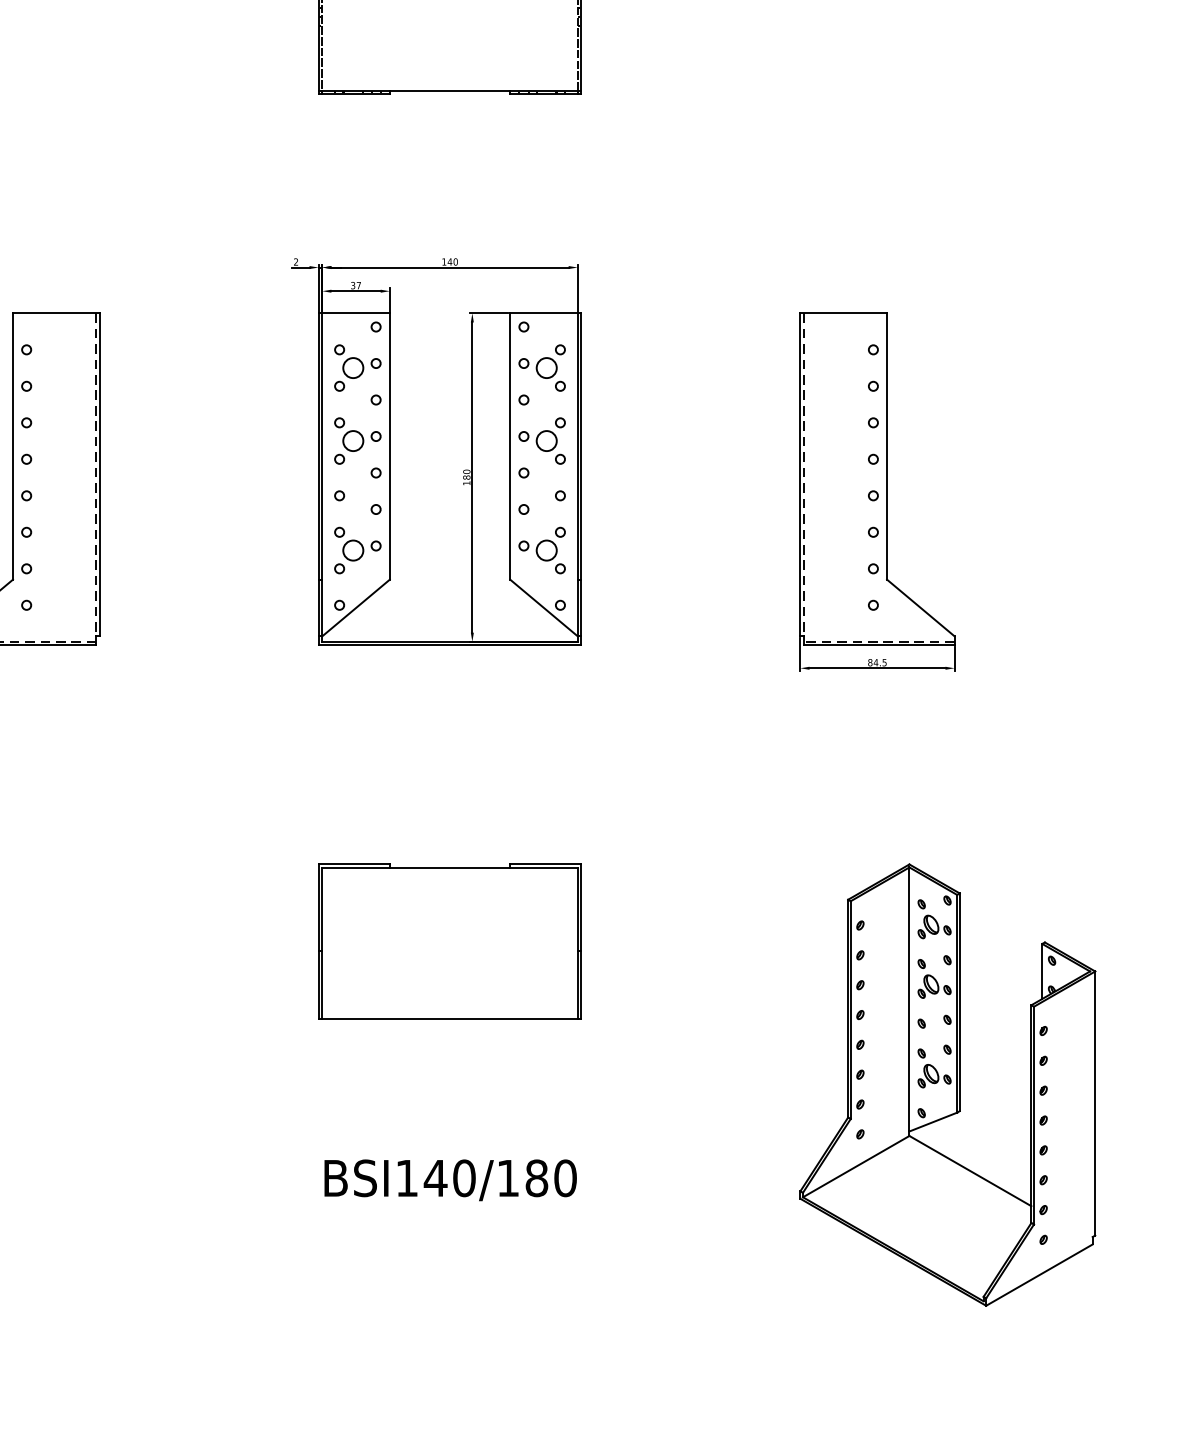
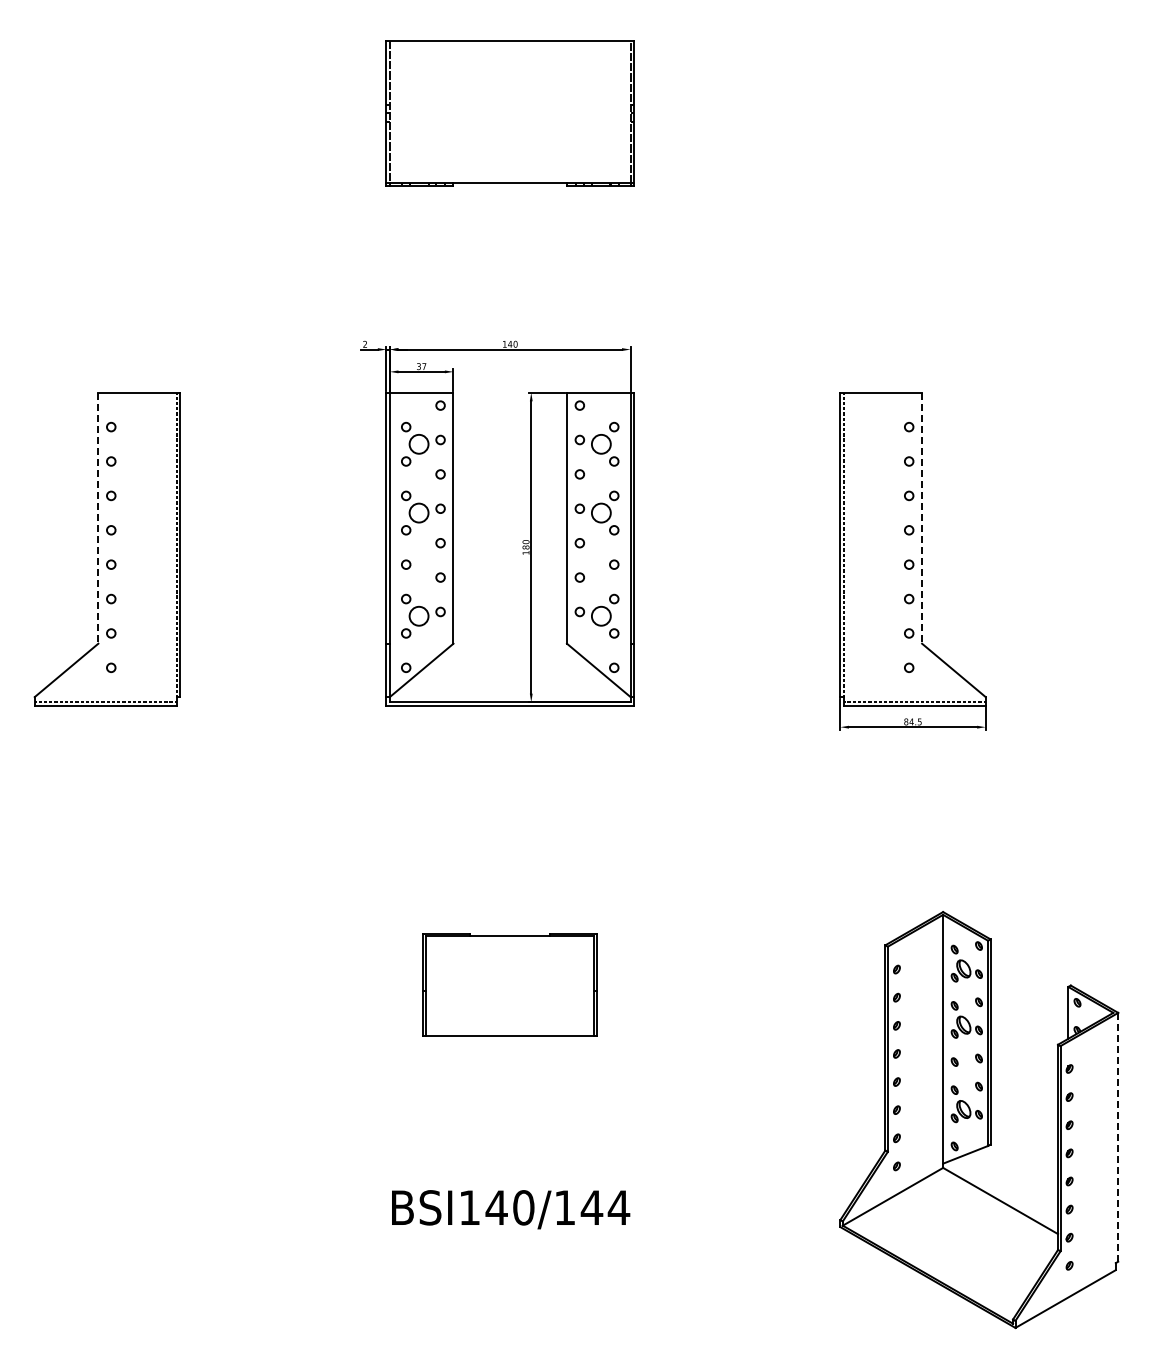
line: (13, 446) -> (98, 518), solid -> dashed
line: (887, 446) -> (922, 518), solid -> dashed
part: (449, 941) -> (509, 984), size x0.7
line: (1095, 1103) -> (1118, 1137), solid -> dashed
text: (551, 1177) -> (605, 1207), BSI140/180 -> BSI140/144

